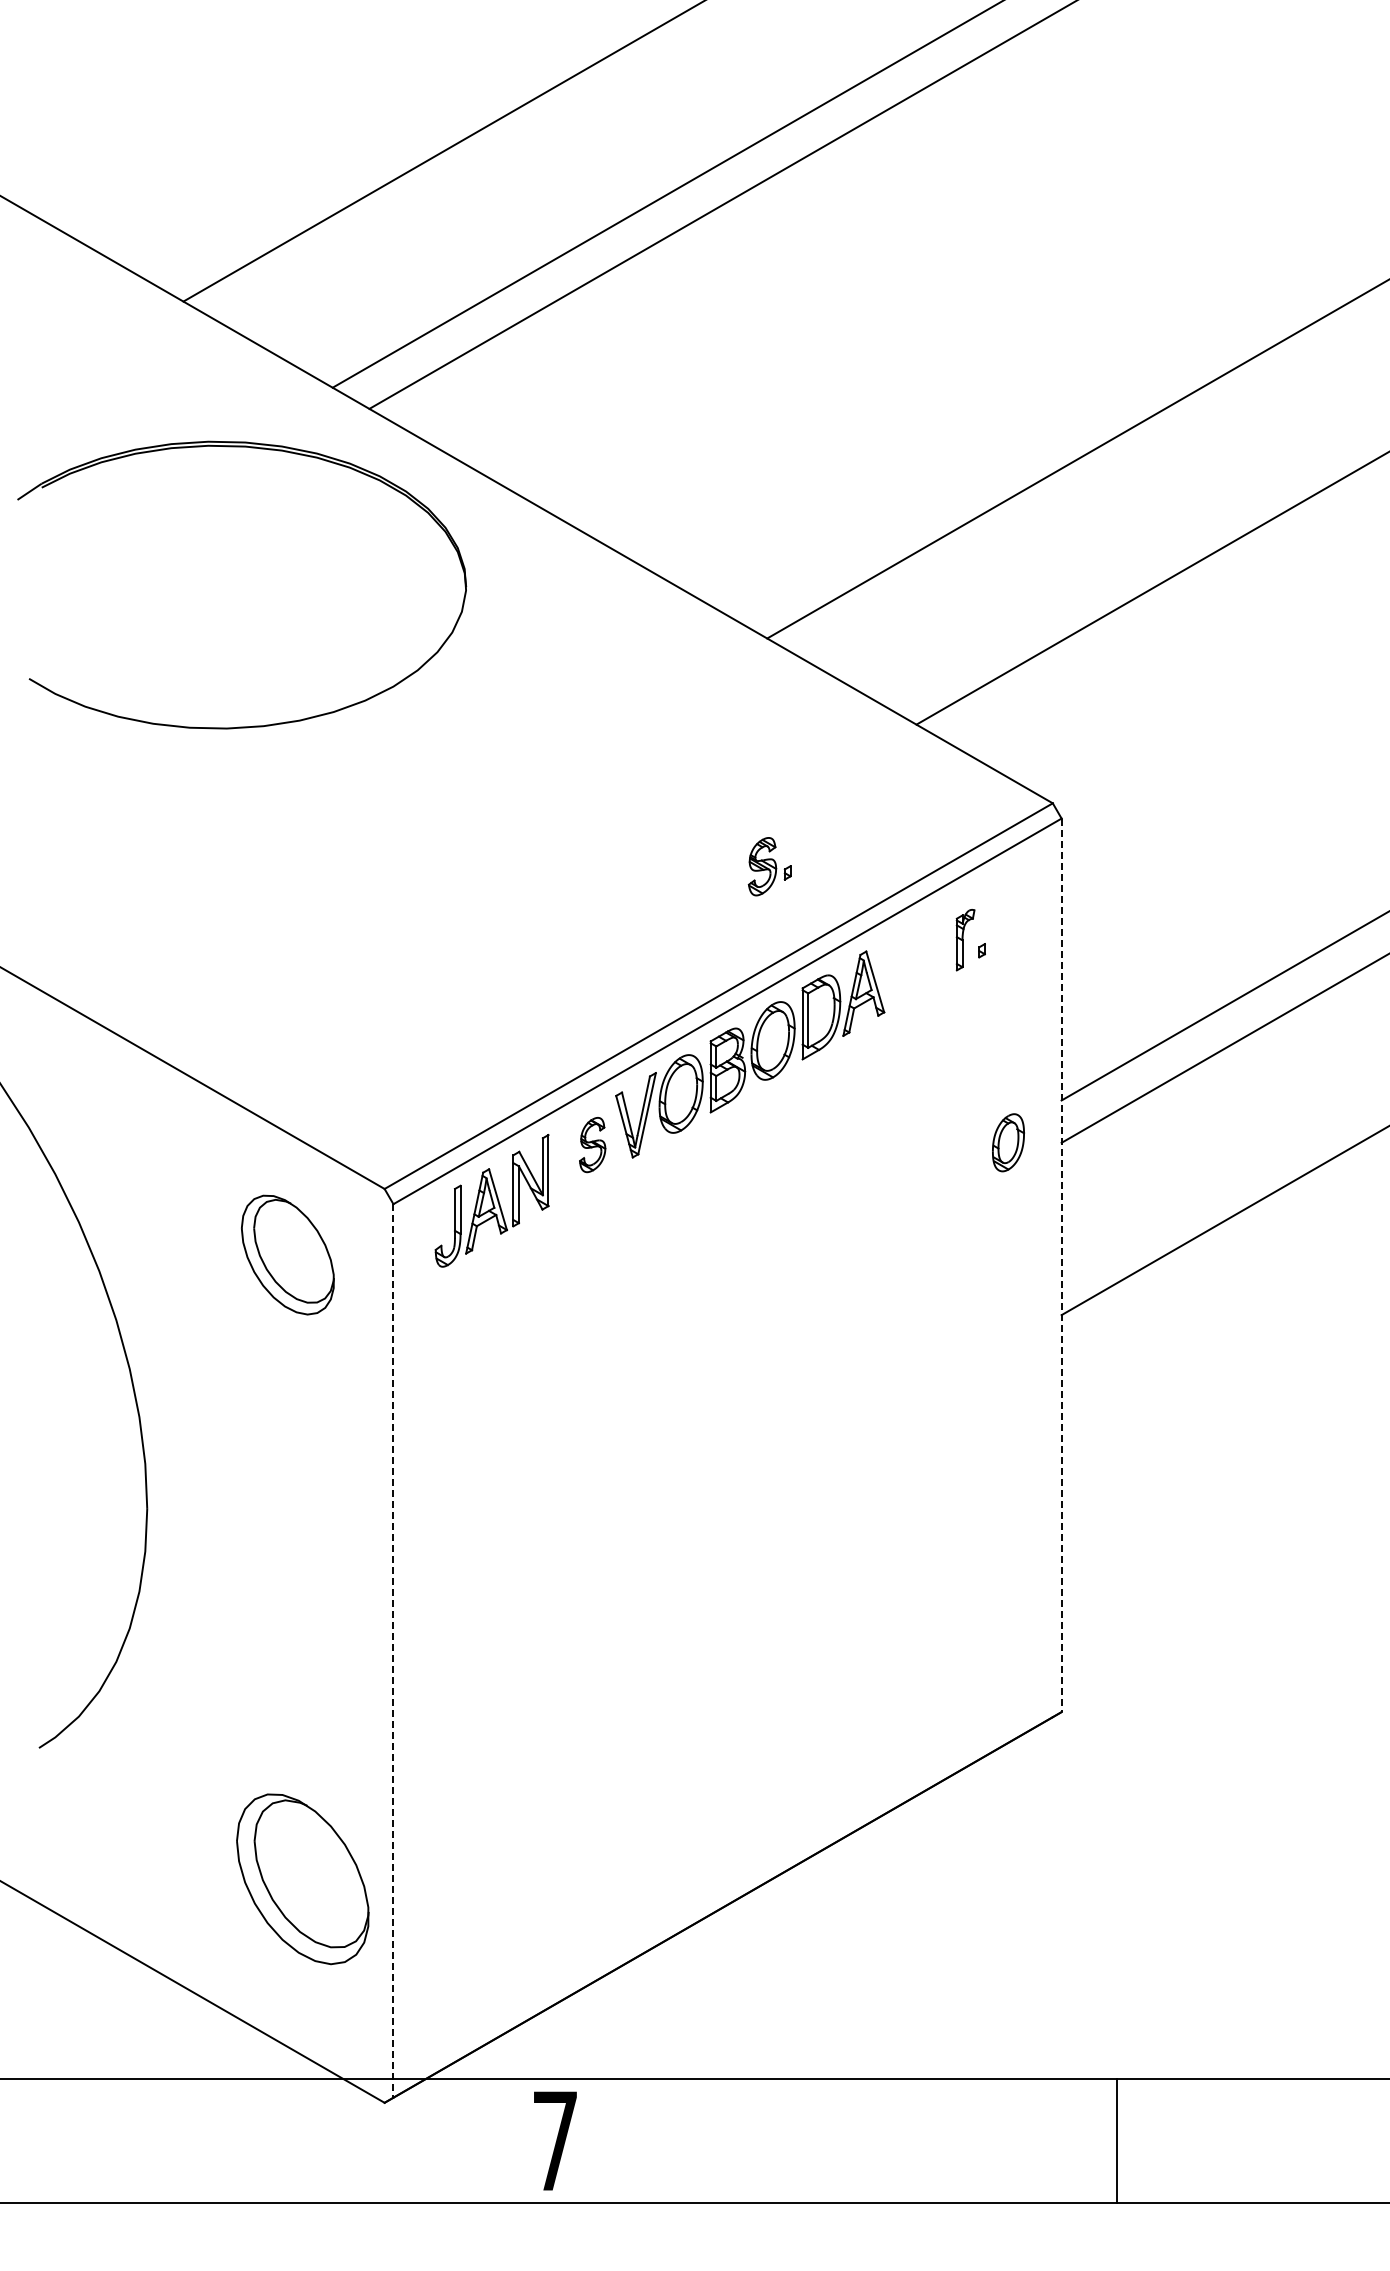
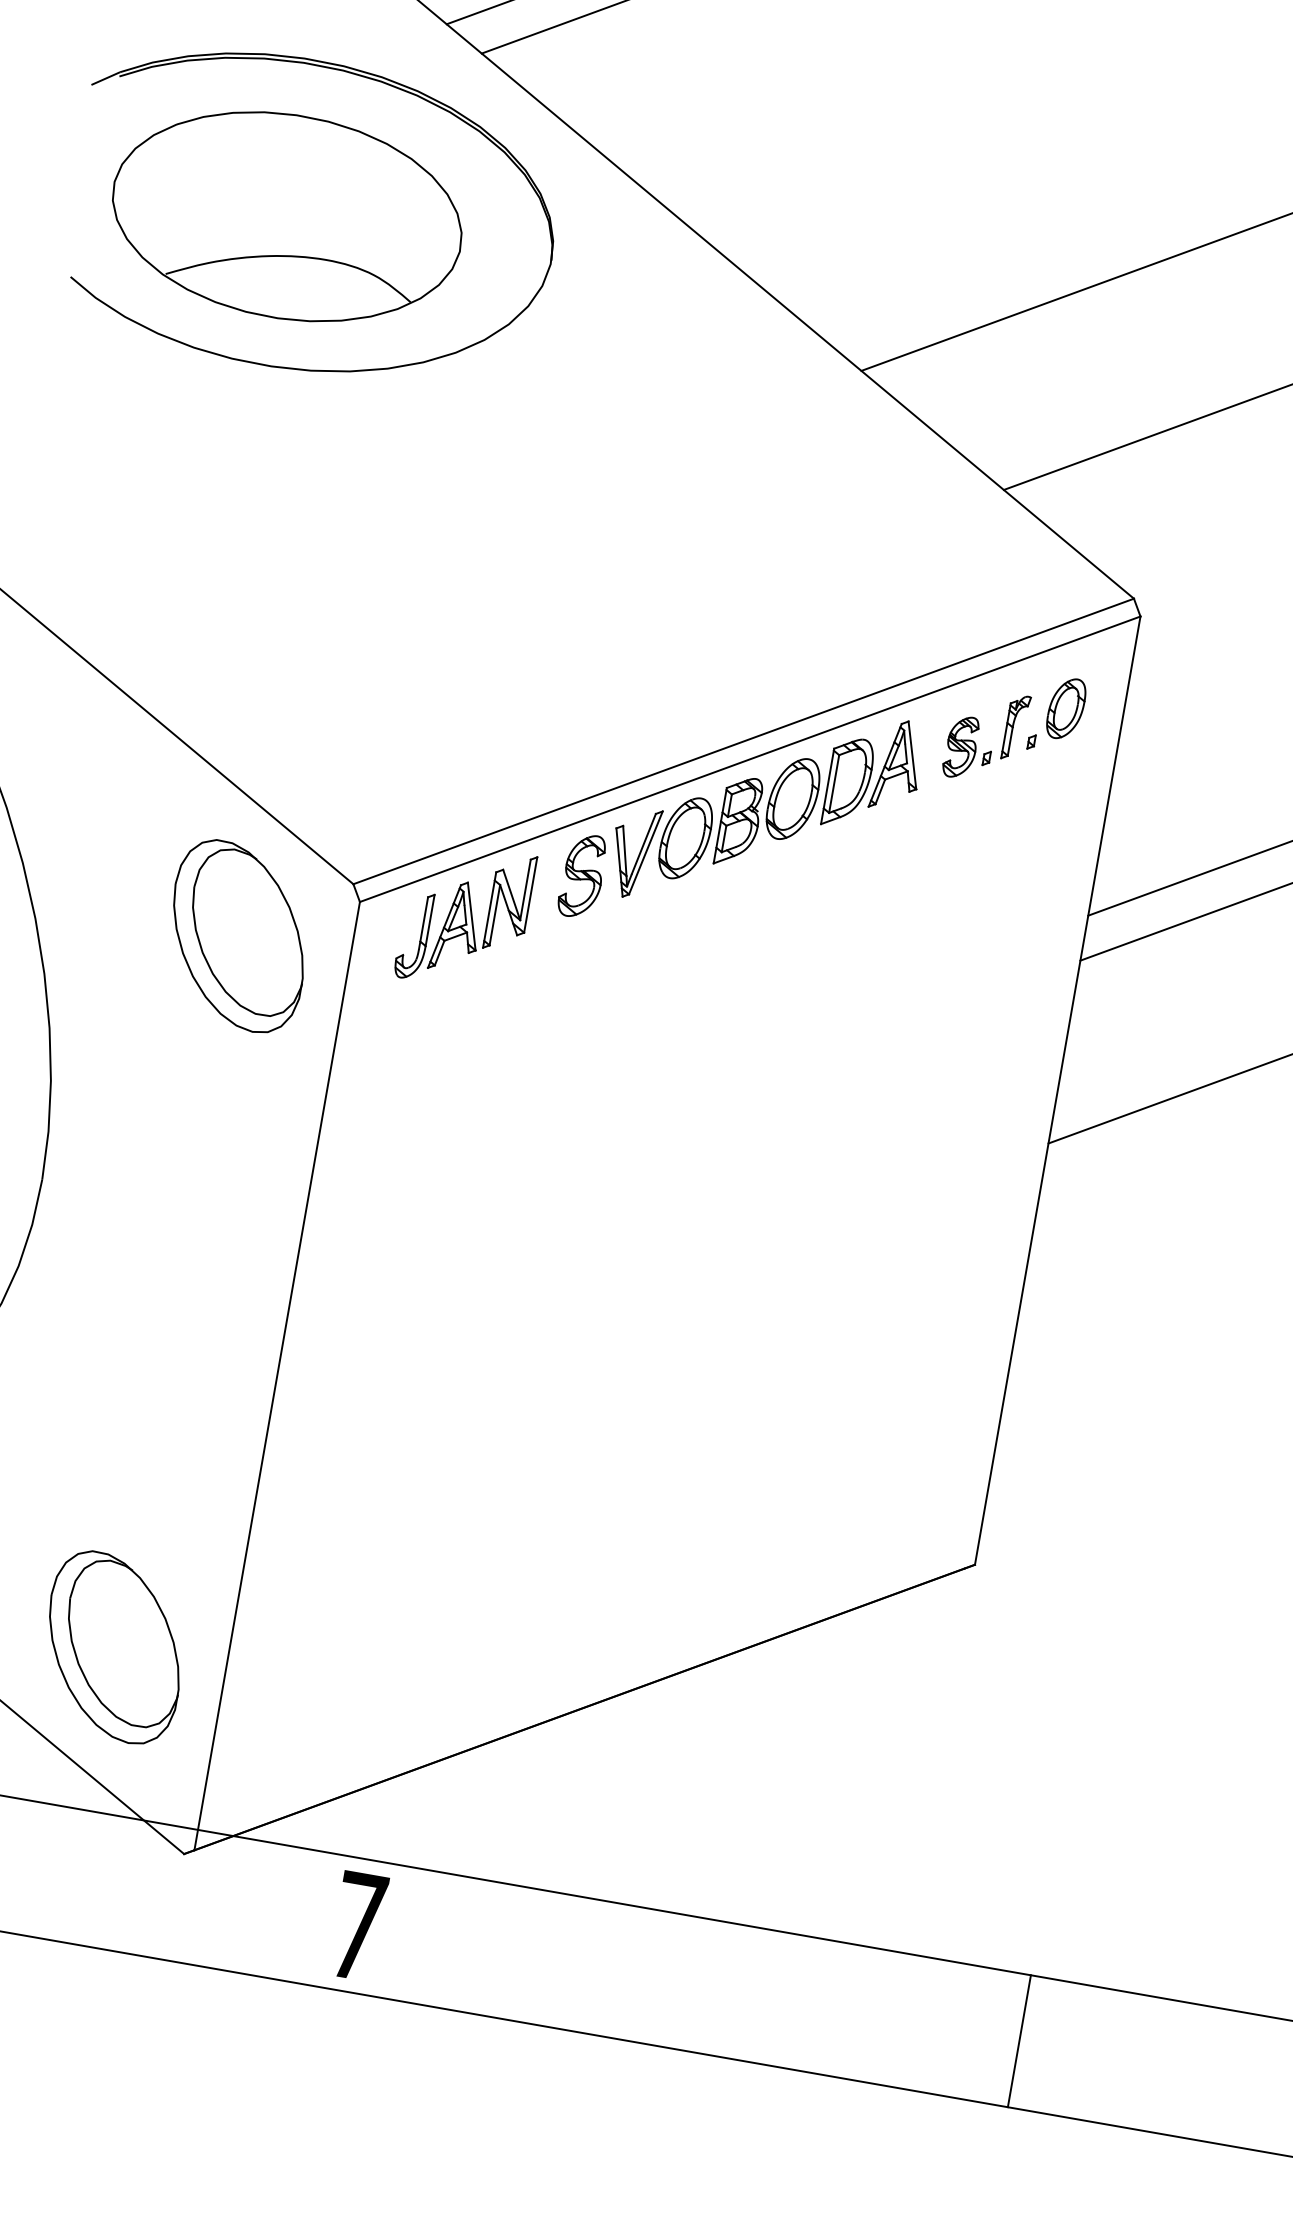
part: (217, 589) -> (287, 217), added
part: (769, 866) -> (968, 748), moved
part: (1008, 1142) -> (1066, 708), moved
part: (592, 1144) -> (582, 875), size x1.43
part: (287, 1254) -> (238, 935), size x1.43
line: (1061, 1265) -> (1057, 1090), dashed -> solid
line: (393, 1650) -> (277, 1375), dashed -> solid
part: (302, 1879) -> (113, 1647), moved
line: (1117, 2140) -> (1019, 2041), moved

